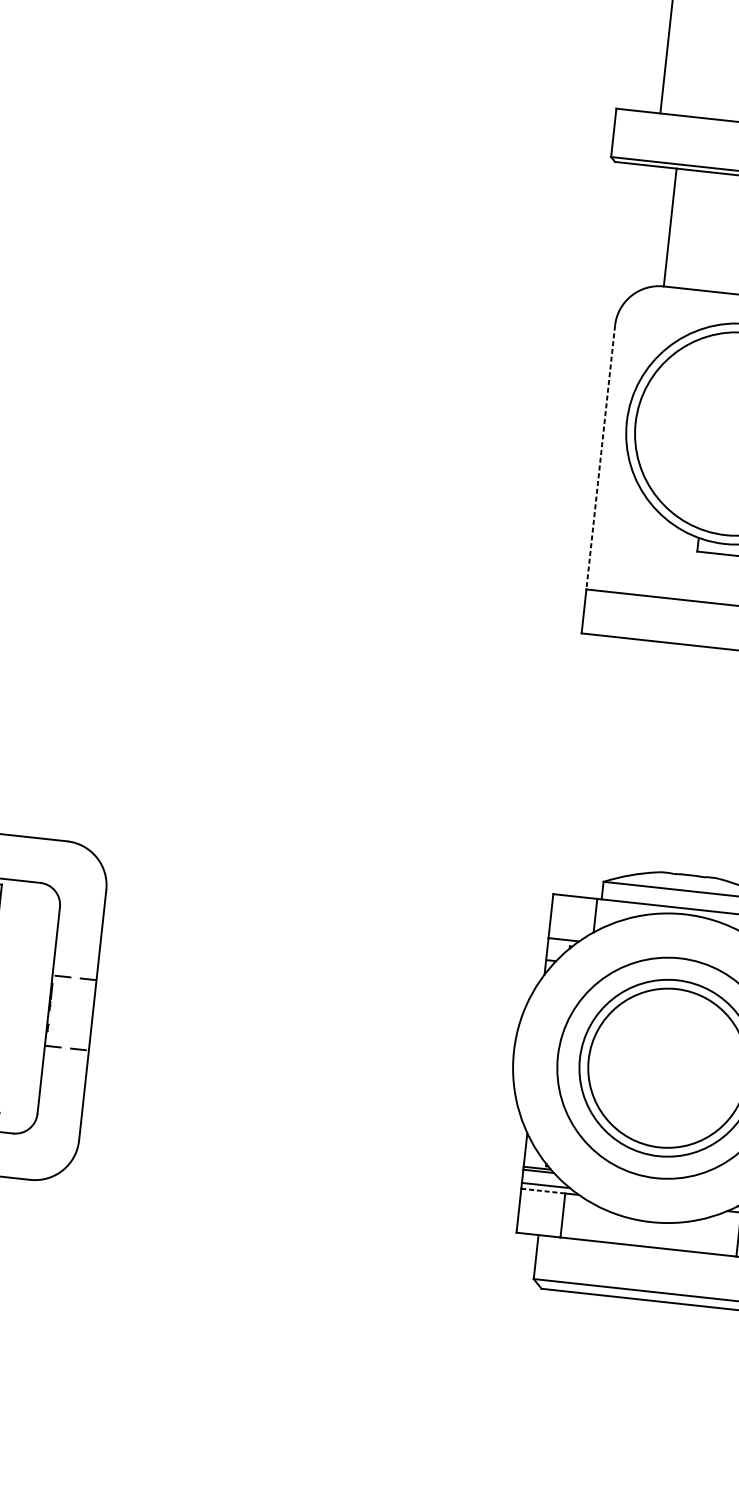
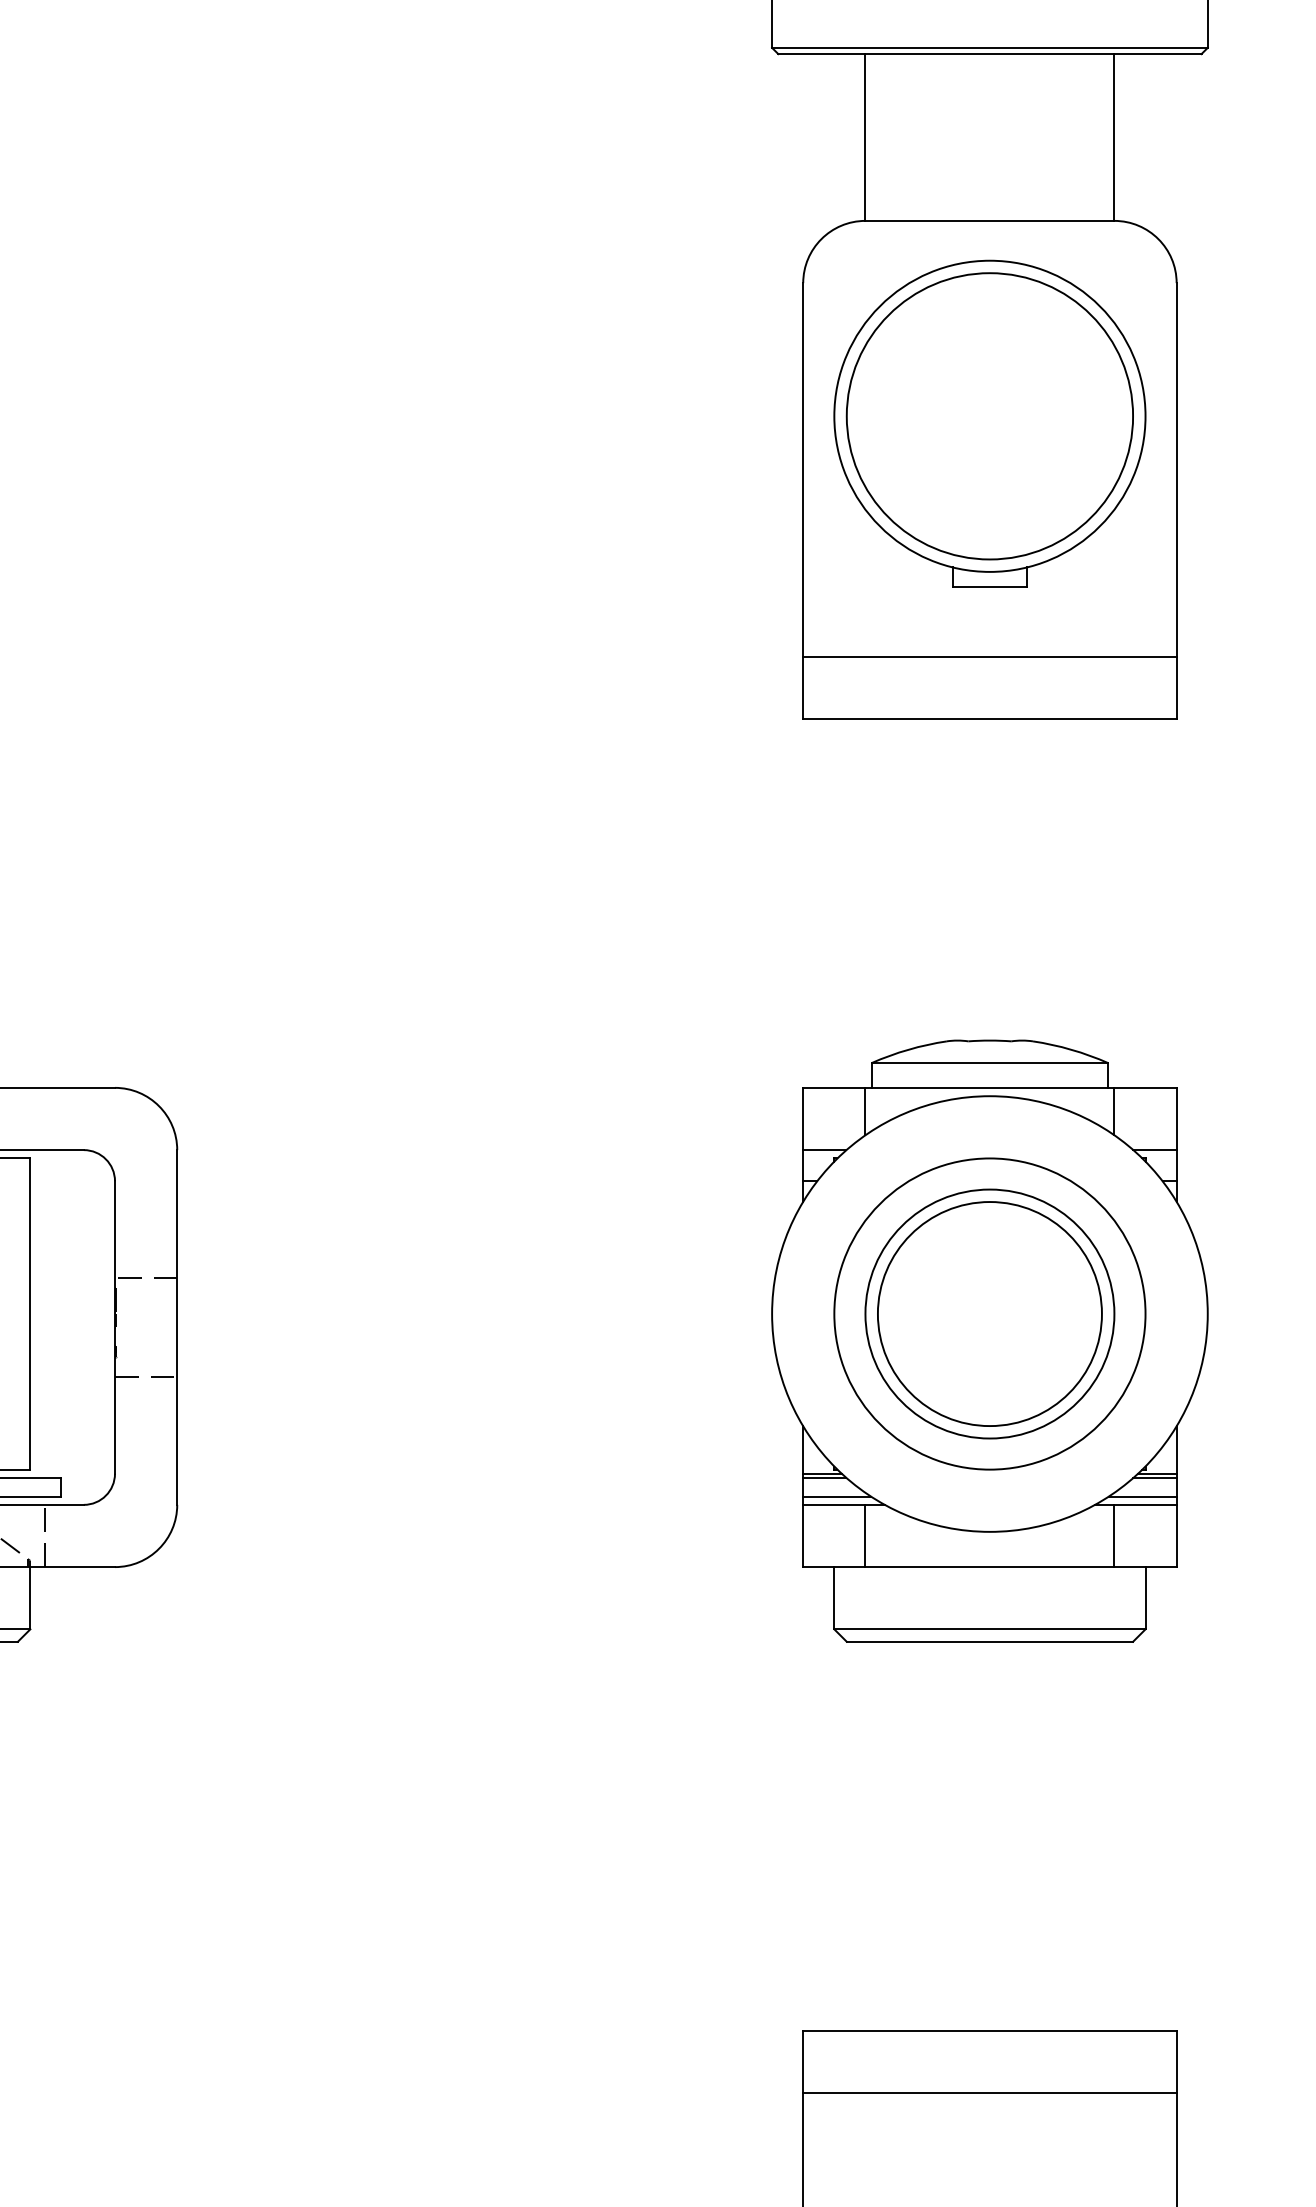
line: (600, 457) -> (803, 469), dashed -> solid
line: (543, 1190) -> (834, 1504), dashed -> solid

